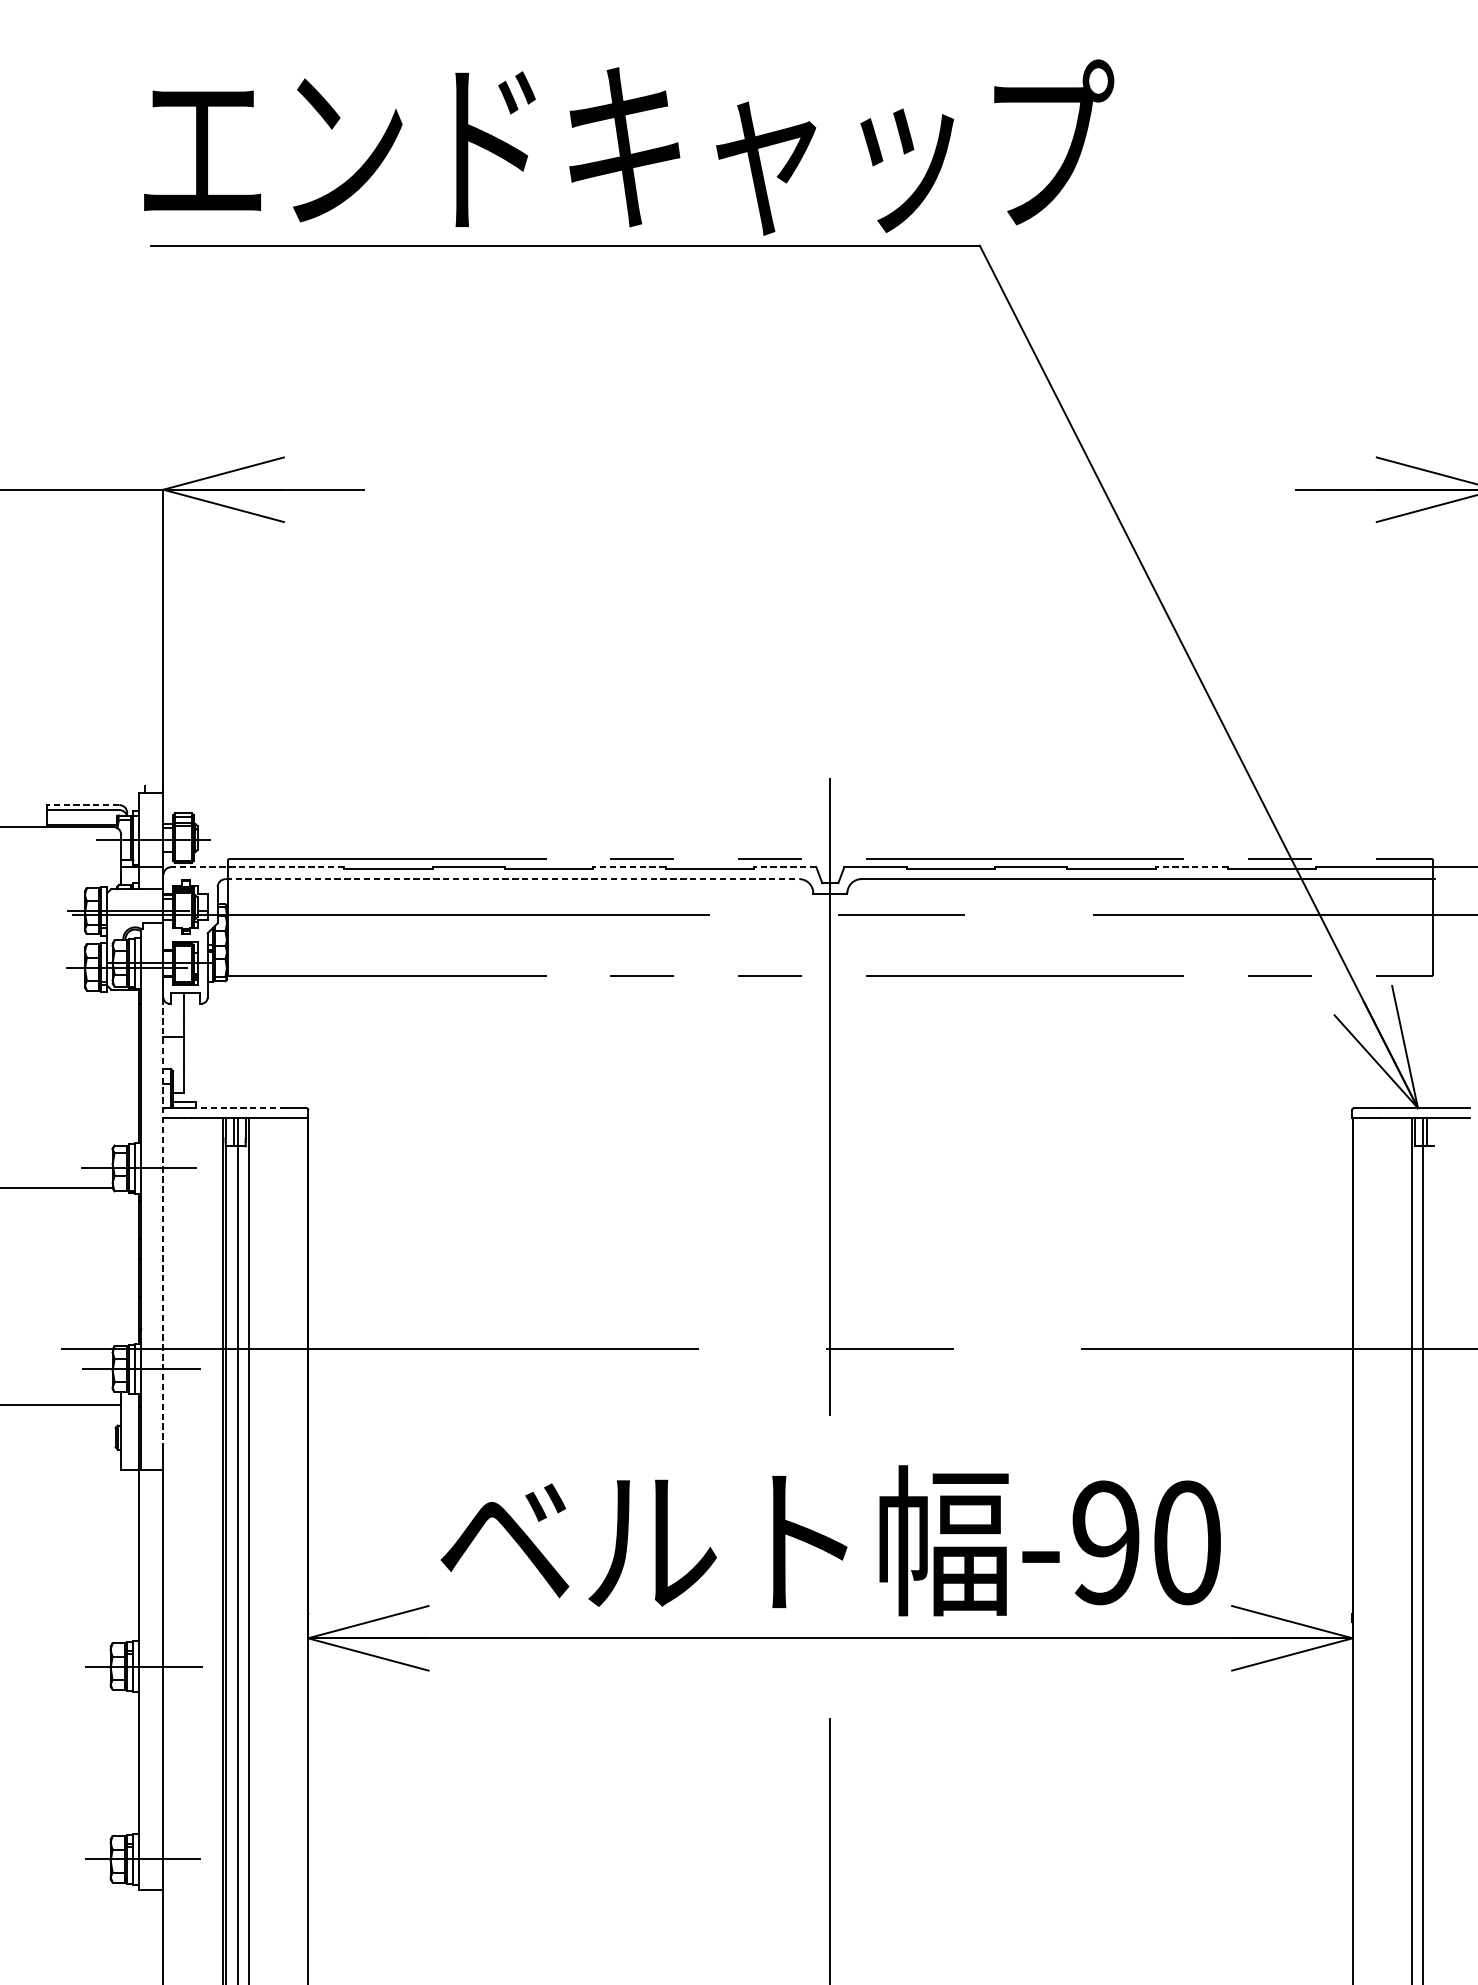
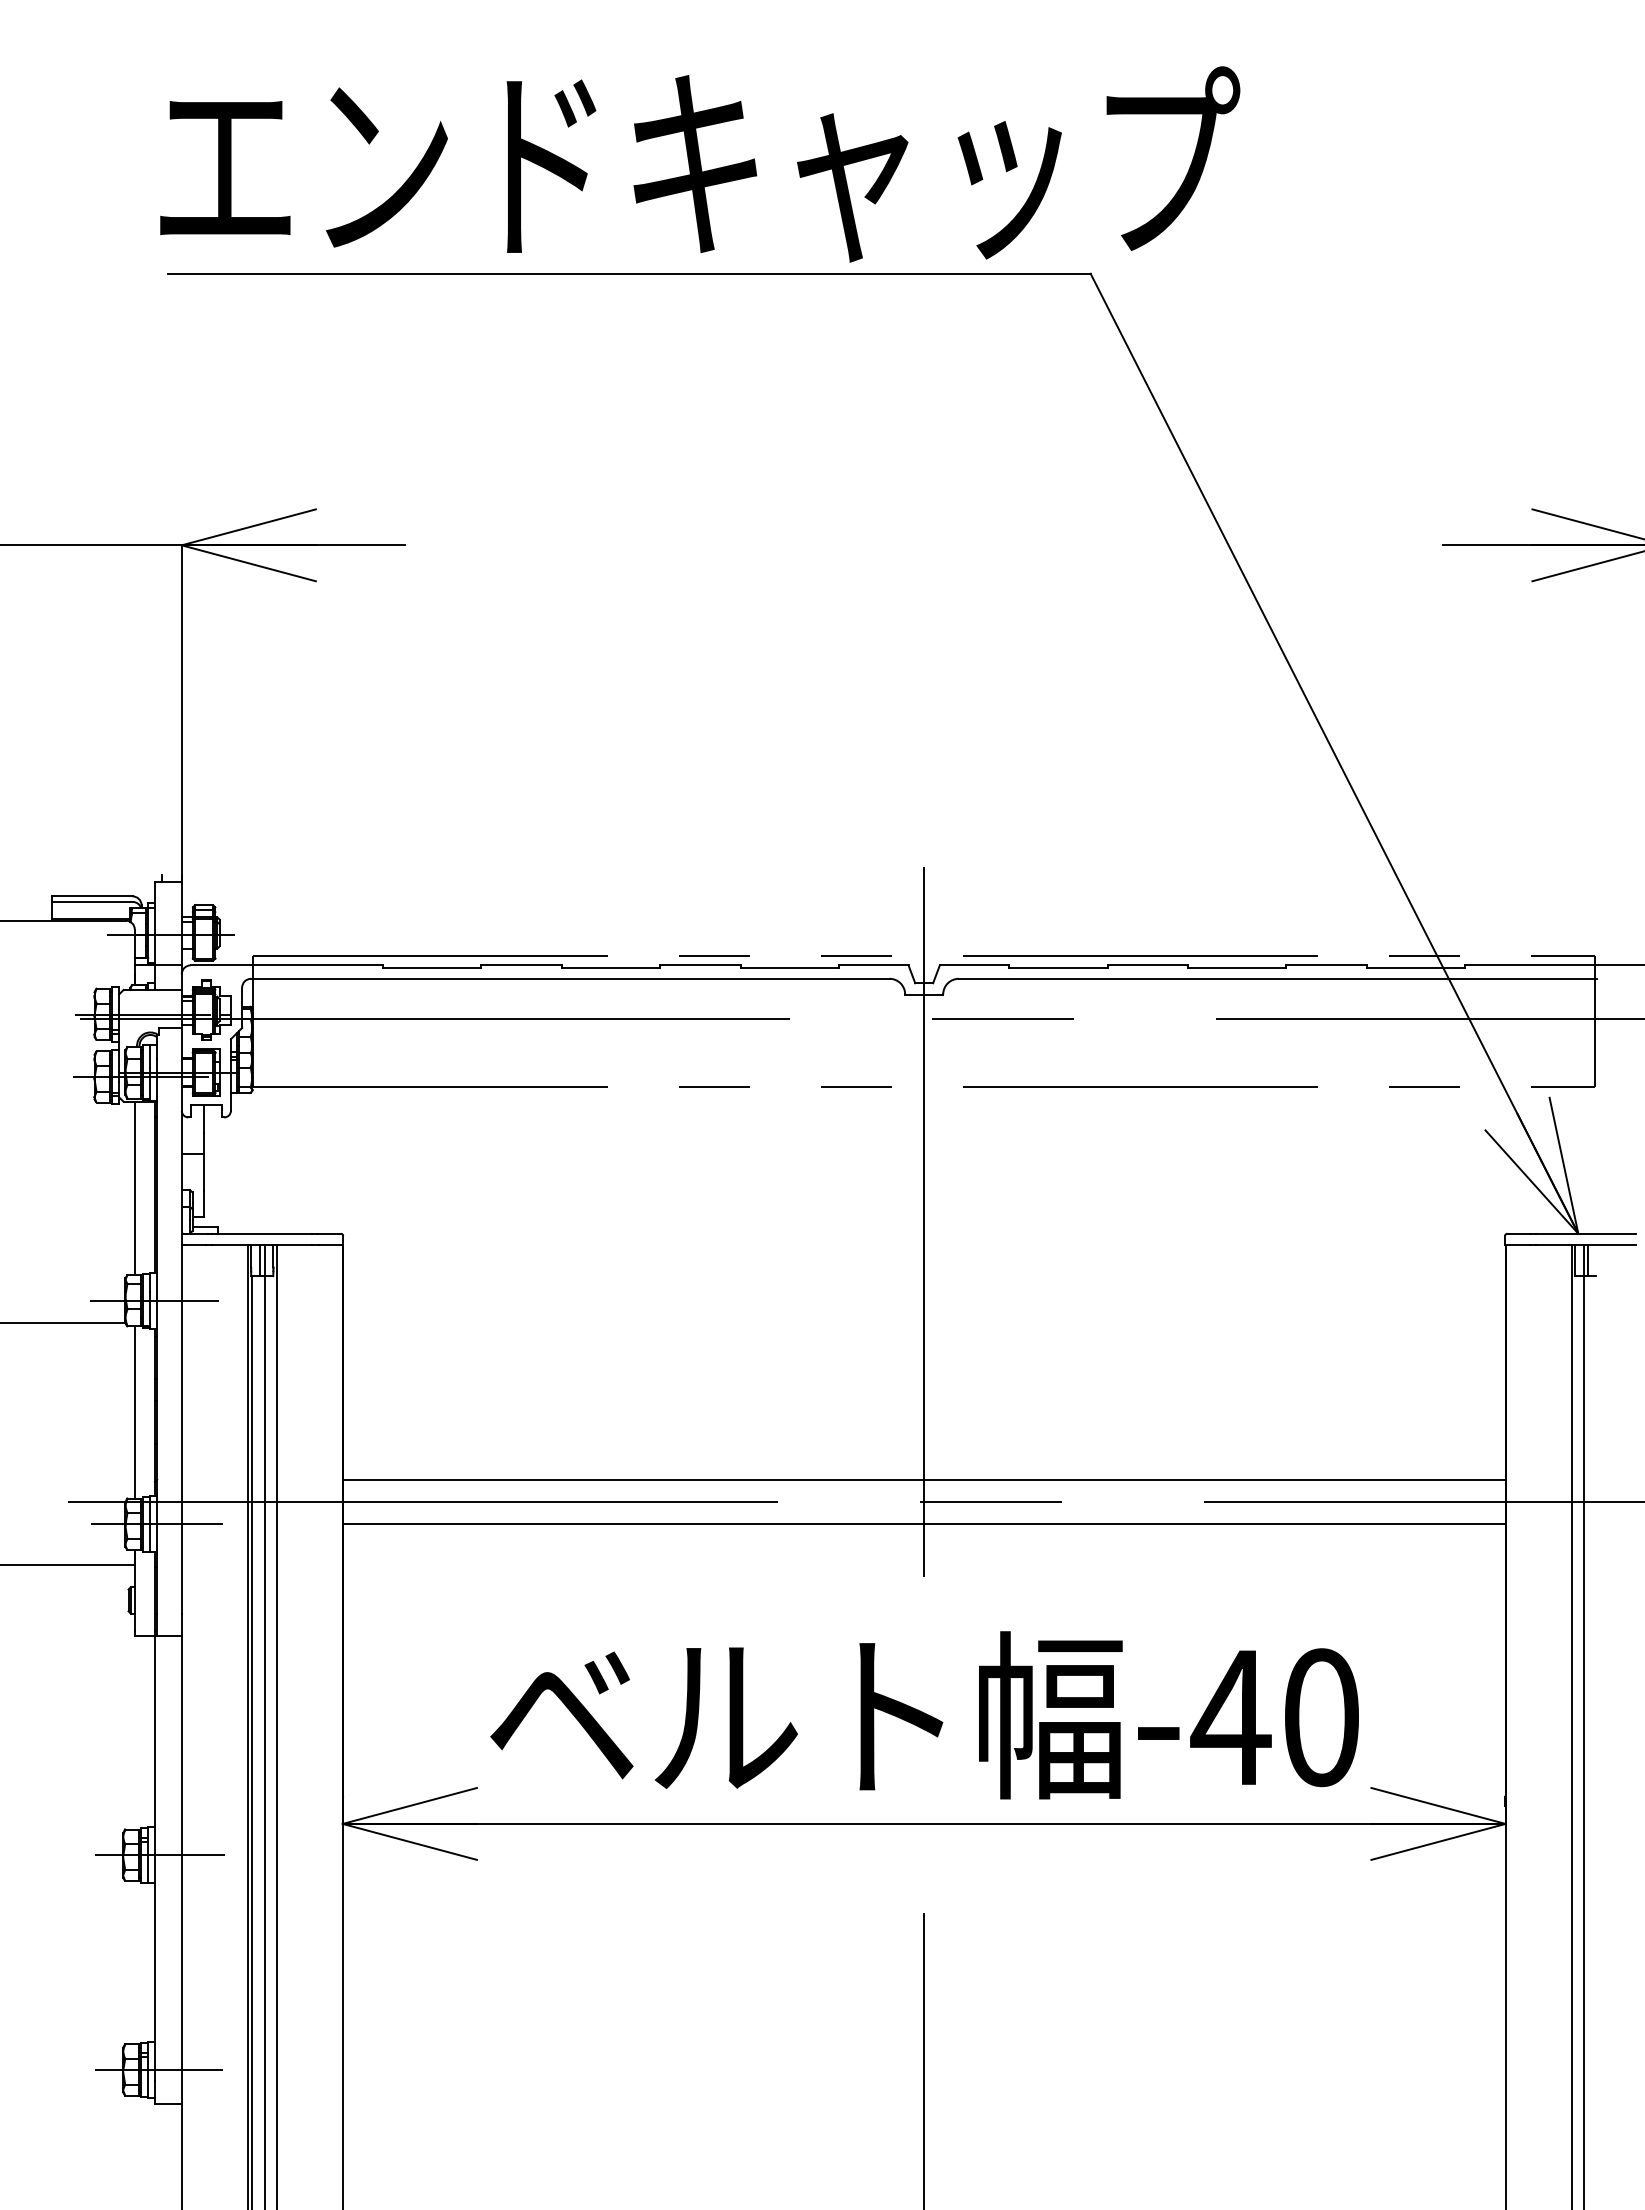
line: (82, 805) -> (91, 896), dashed -> solid
line: (257, 867) -> (286, 965), dashed -> solid
line: (629, 867) -> (700, 965), dashed -> solid
line: (784, 867) -> (873, 965), dashed -> solid
line: (1191, 867) -> (1326, 965), dashed -> solid
line: (512, 878) -> (570, 978), dashed -> solid
line: (120, 1067) -> (134, 1188), added
line: (235, 1107) -> (262, 1233), dashed -> solid
line: (163, 1222) -> (181, 1361), dashed -> solid
line: (120, 1268) -> (134, 1412), added
line: (829, 1328) -> (923, 1479), added
line: (829, 1369) -> (923, 1524), added
text: (1105, 1542) -> (1230, 1717), -90 -> -40

